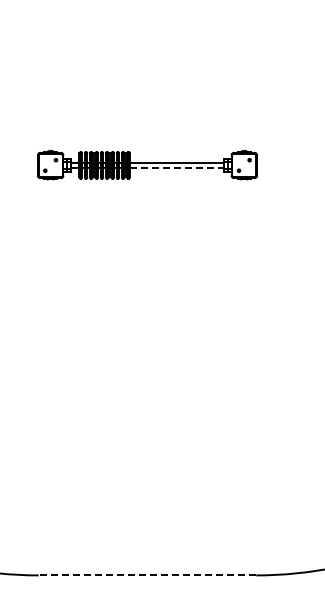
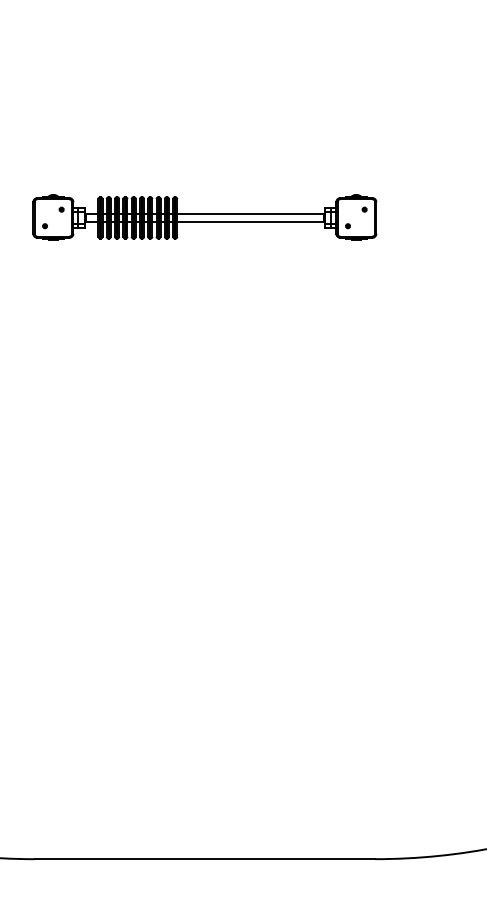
line: (177, 168) -> (251, 222), dashed -> solid
line: (147, 575) -> (204, 859), dashed -> solid

